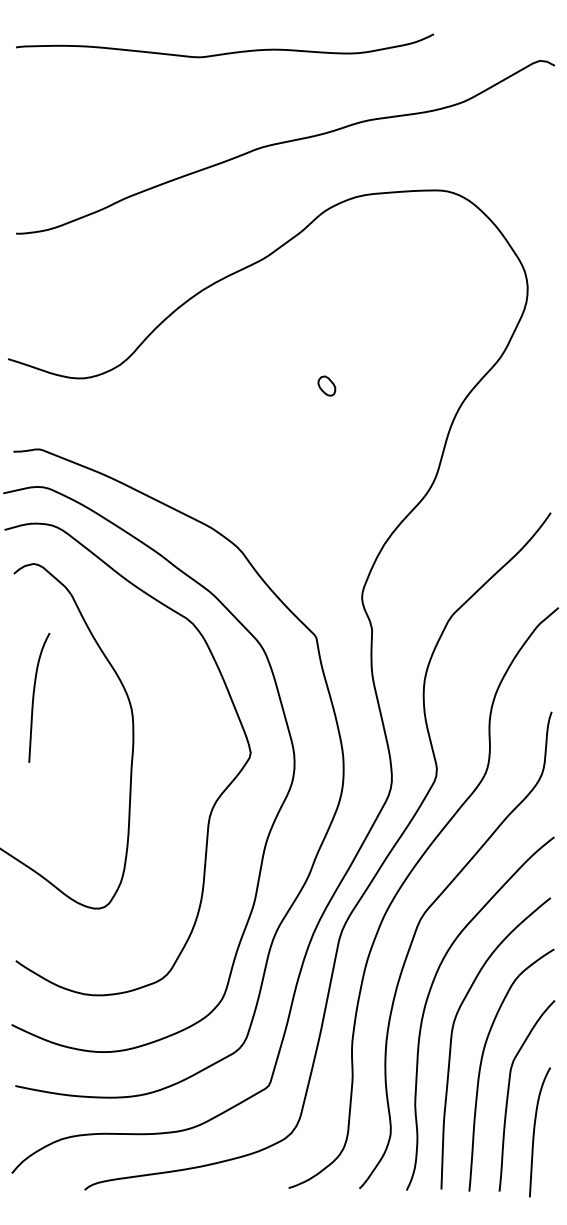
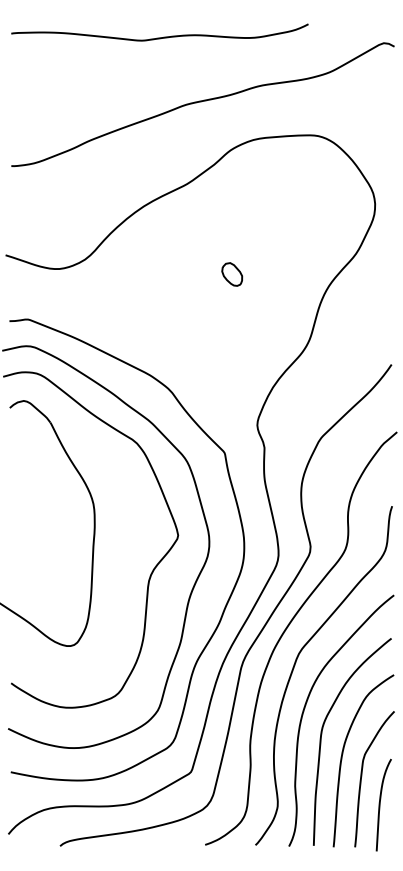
part: (327, 386) -> (232, 274), size x1.67
curve: (34, 696) -> (24, 495), removed

